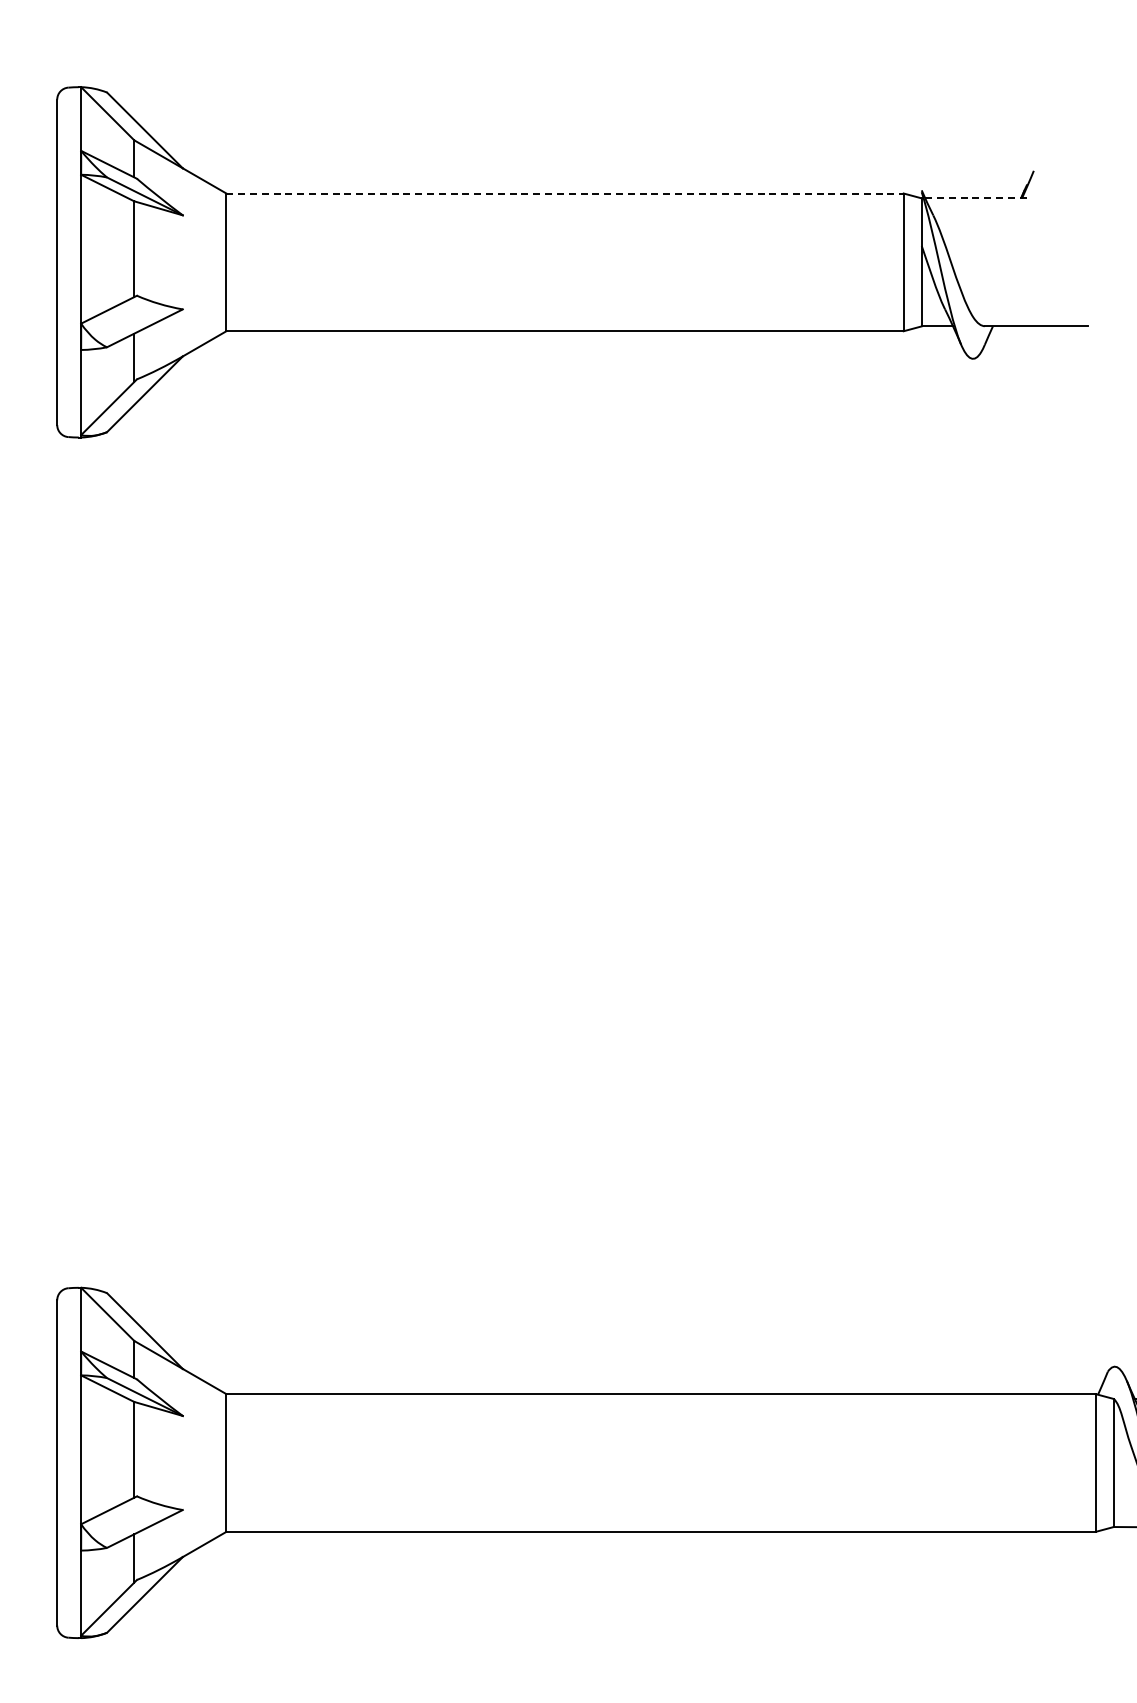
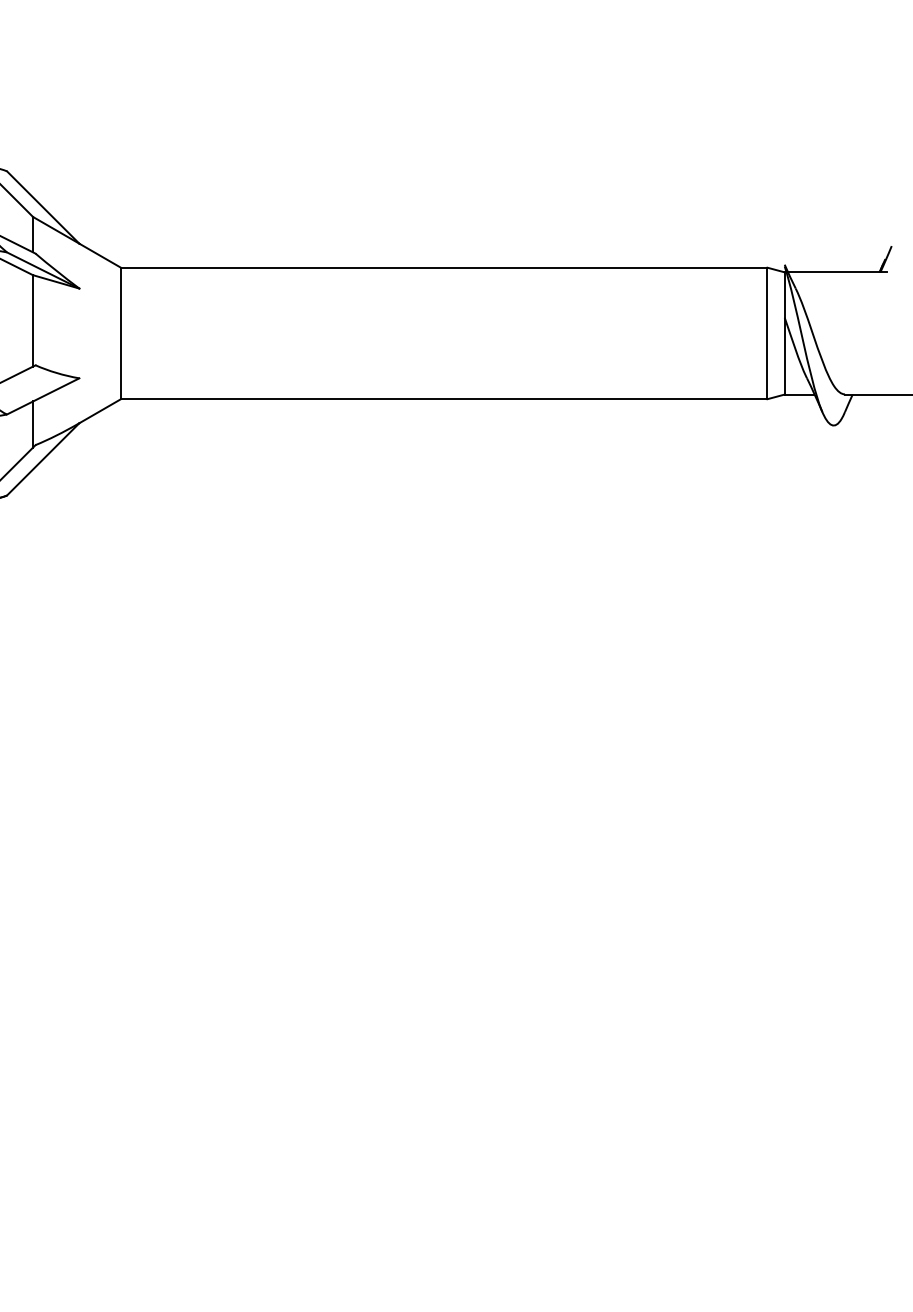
line: (565, 193) -> (444, 267), dashed -> solid
line: (977, 198) -> (837, 272), dashed -> solid

